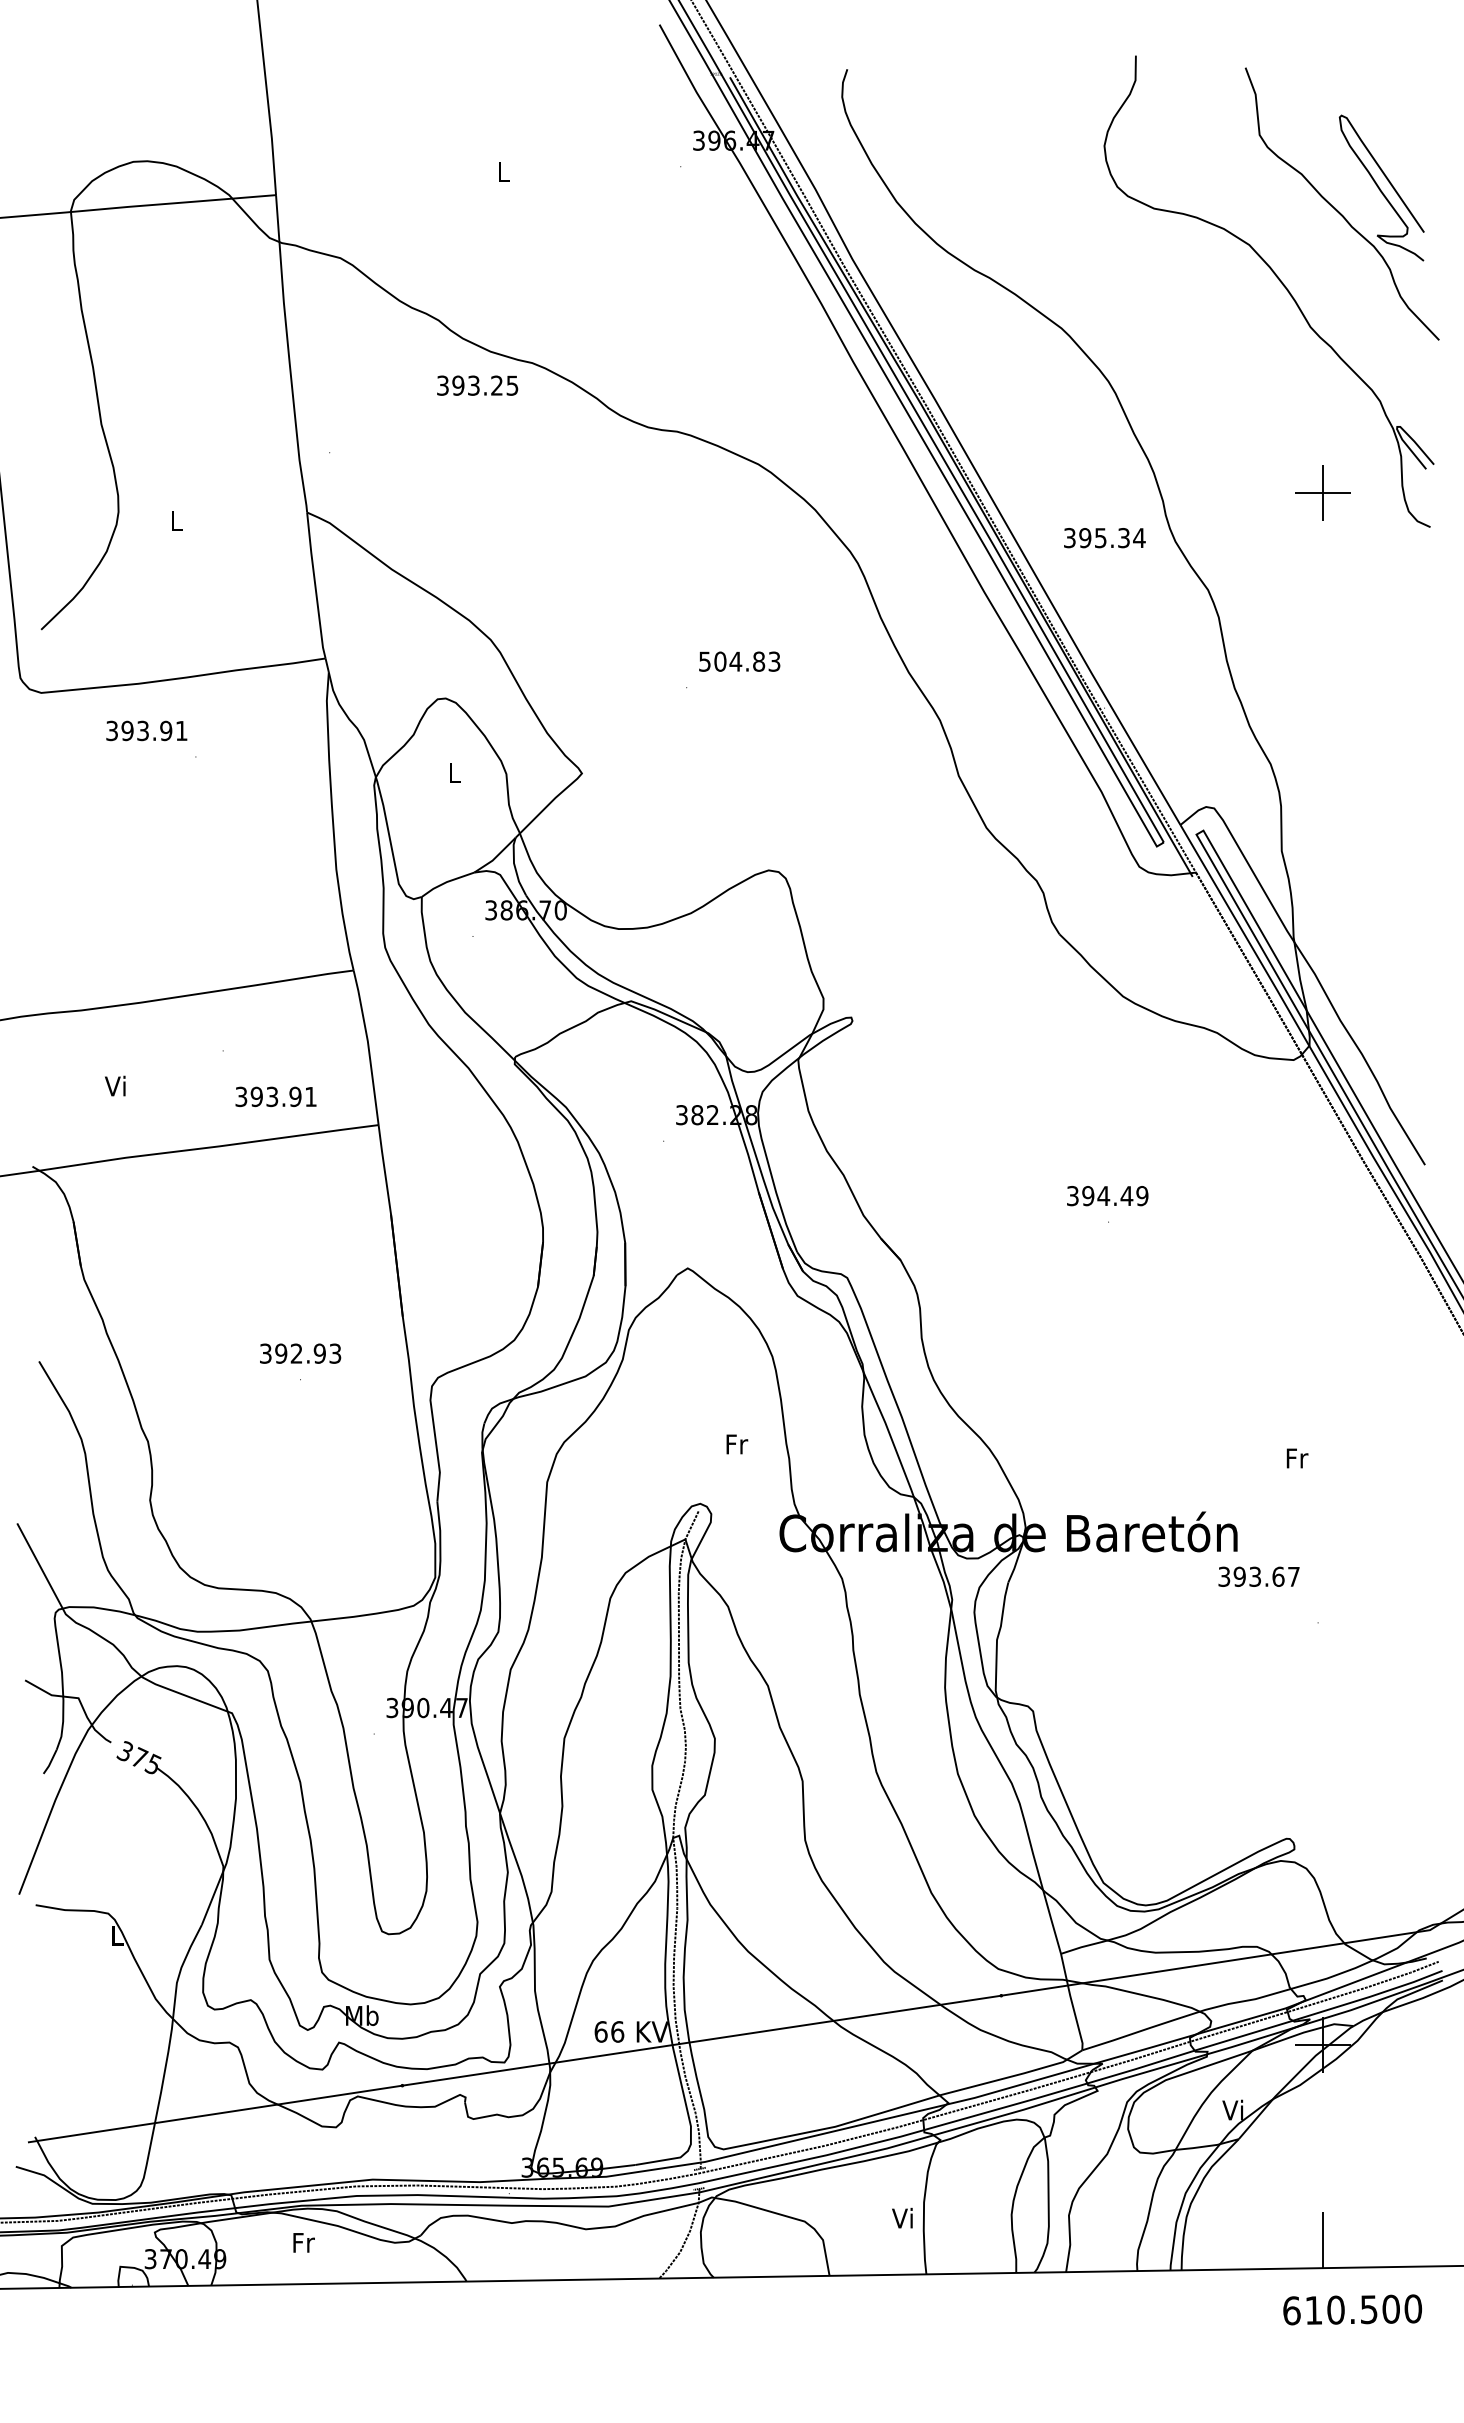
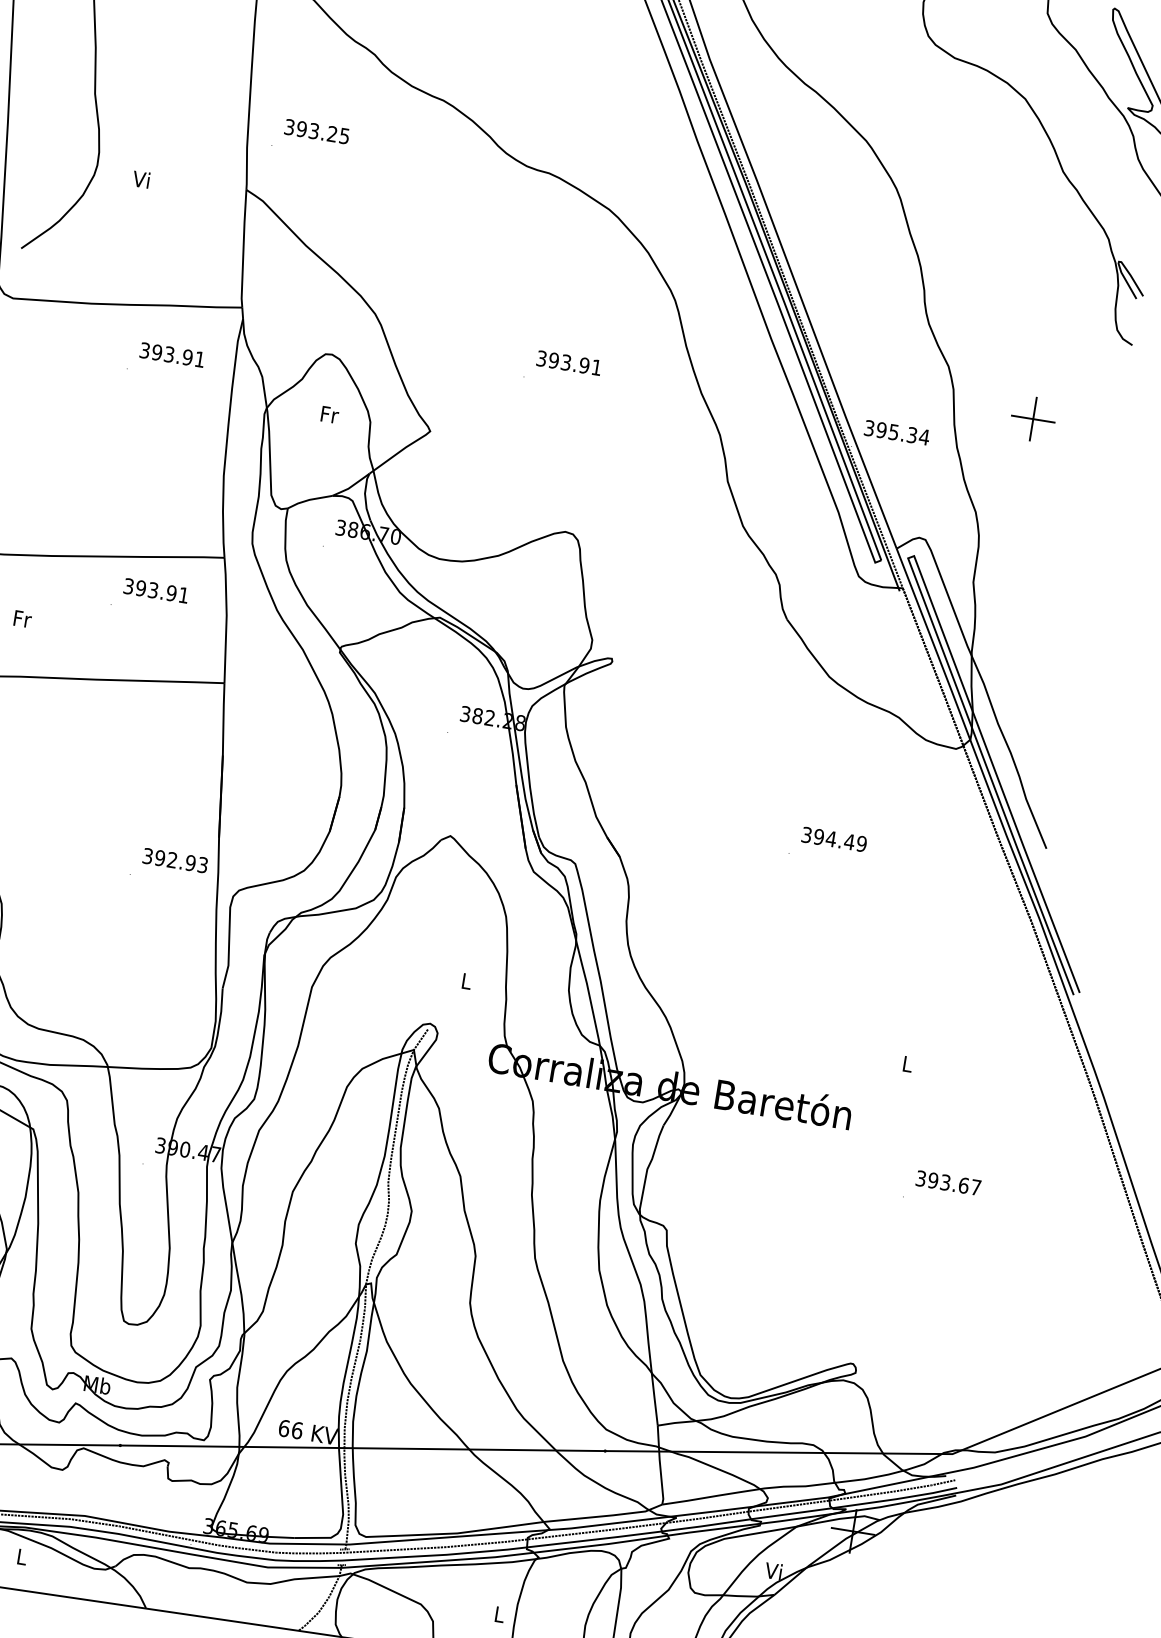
text: (477, 385) -> (316, 131), moved
part: (1322, 492) -> (1032, 418), moved
text: (175, 520) -> (141, 179), L -> Vi
text: (1104, 538) -> (896, 433), moved
text: (739, 661) -> (569, 362), 504.83 -> 393.91
text: (146, 730) -> (172, 354), moved
text: (454, 773) -> (329, 415), L -> Fr
text: (116, 1085) -> (22, 618), Vi -> Fr
text: (275, 1096) -> (155, 590), moved
text: (1107, 1196) -> (834, 839), moved
text: (300, 1353) -> (175, 860), moved
text: (737, 1444) -> (467, 981), Fr -> L
text: (1297, 1458) -> (908, 1064), Fr -> L
text: (1258, 1576) -> (948, 1182), moved
text: (902, 2217) -> (498, 1613), Vi -> L
text: (303, 2242) -> (22, 1556), Fr -> L

